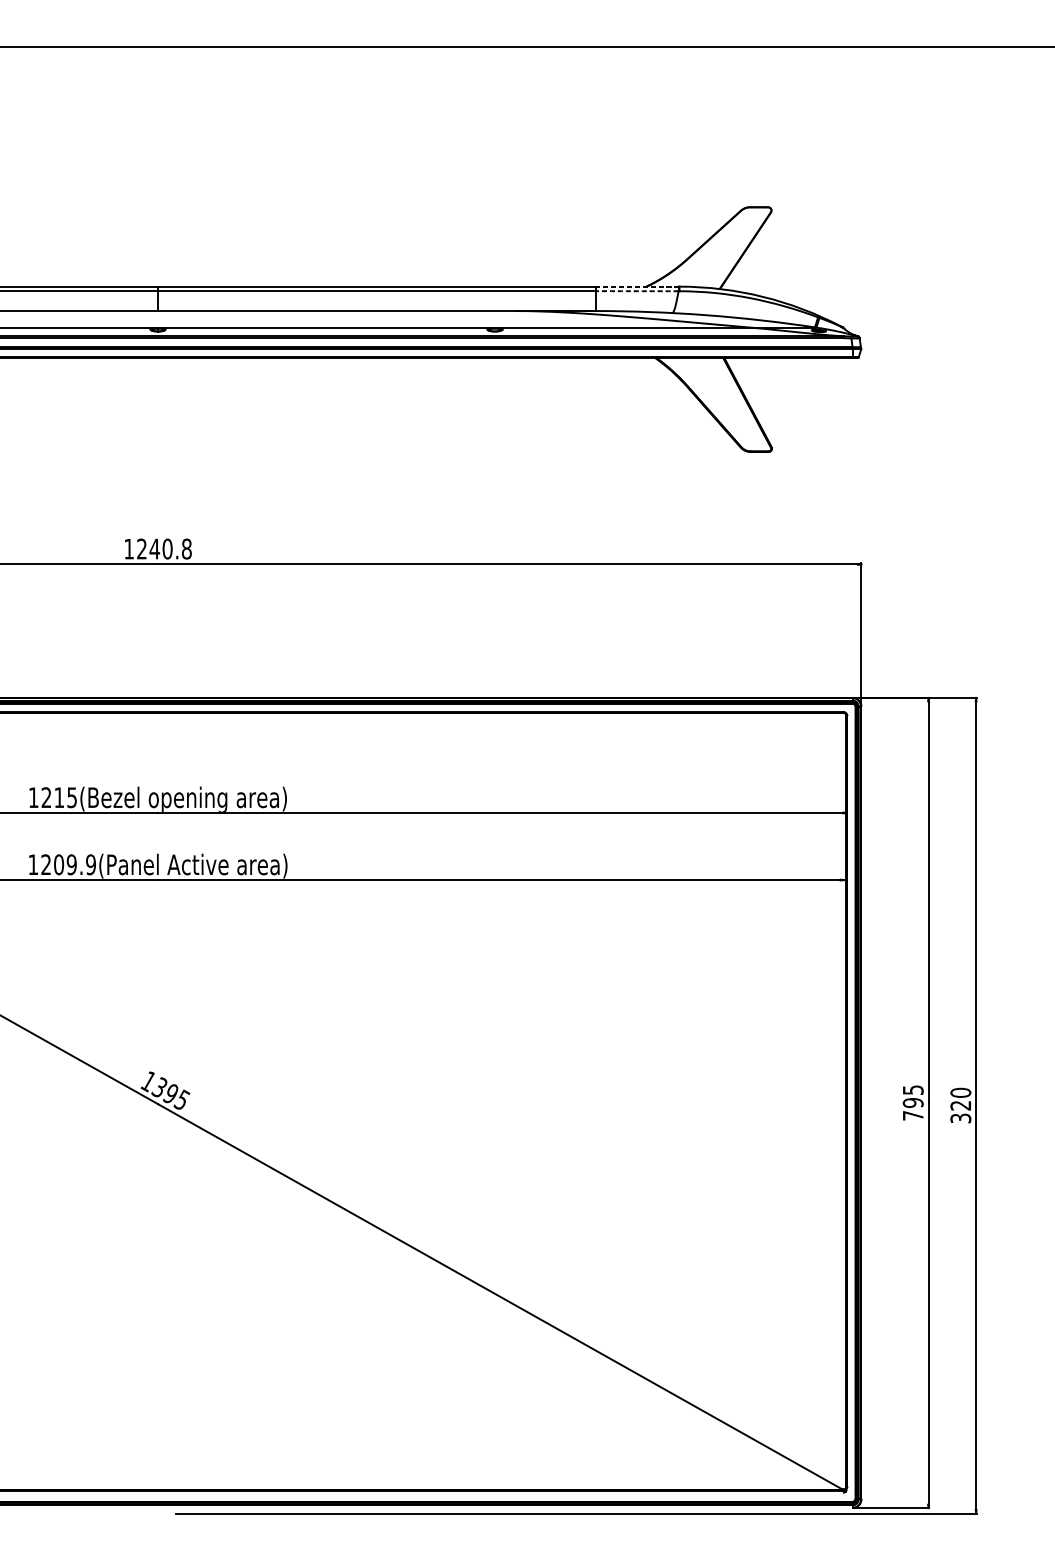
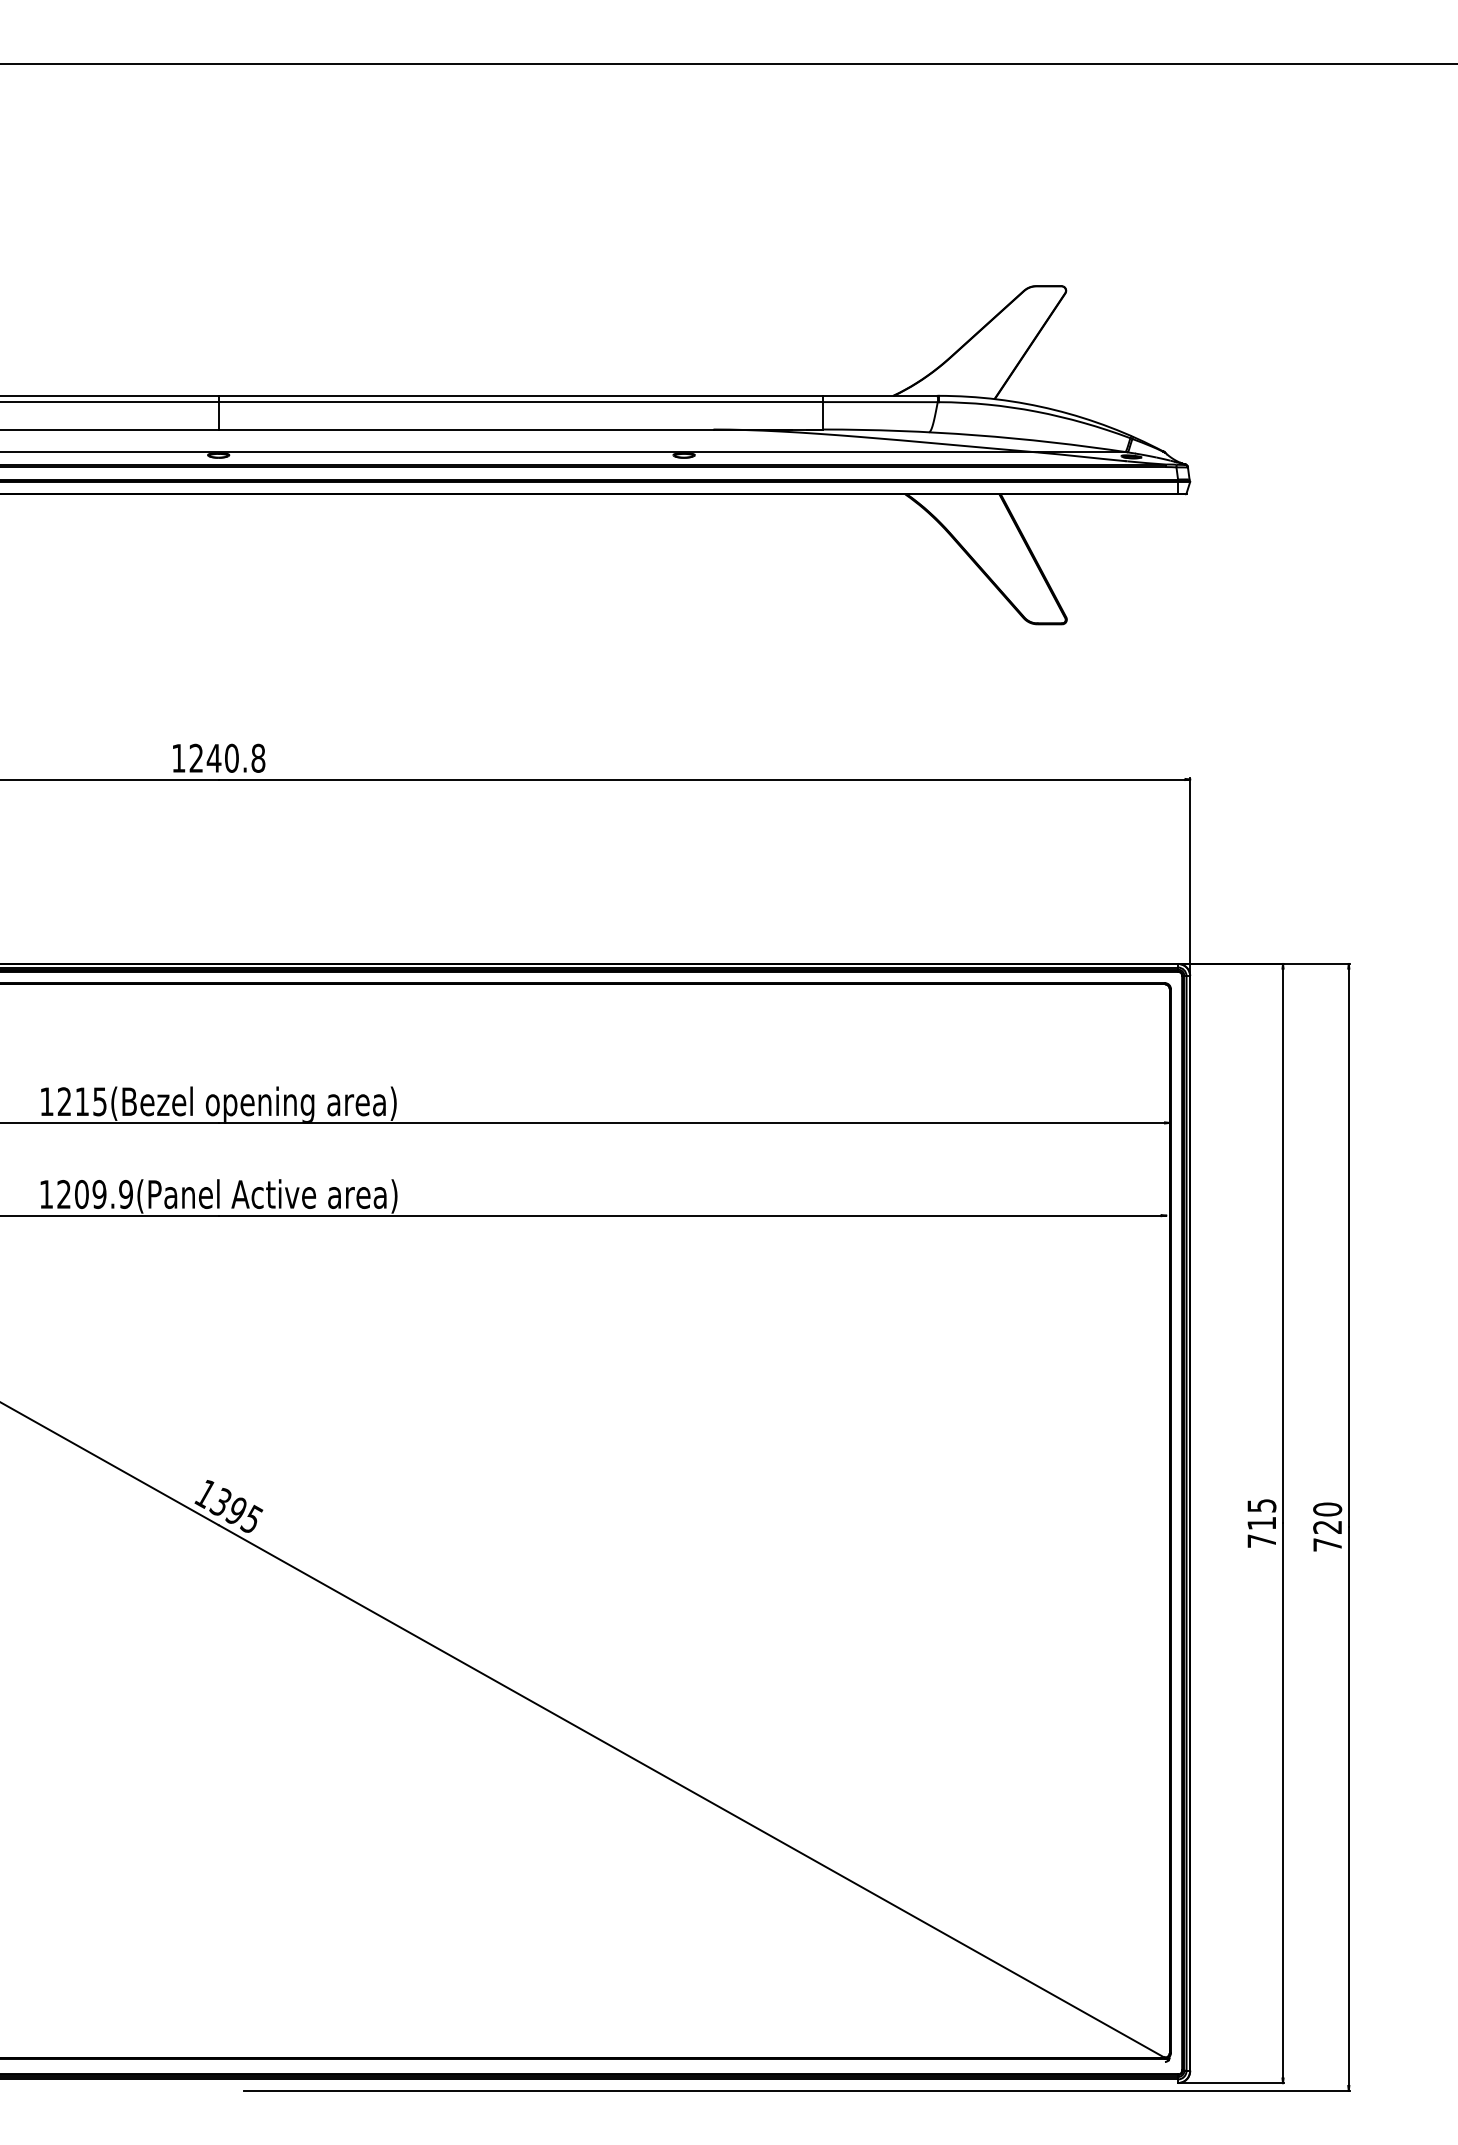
line: (637, 286) -> (881, 395), dashed -> solid
arc: (637, 291) -> (880, 402), dashed -> solid
text: (912, 1102) -> (1261, 1523), 795 -> 715
text: (960, 1118) -> (1327, 1544), 320 -> 720

